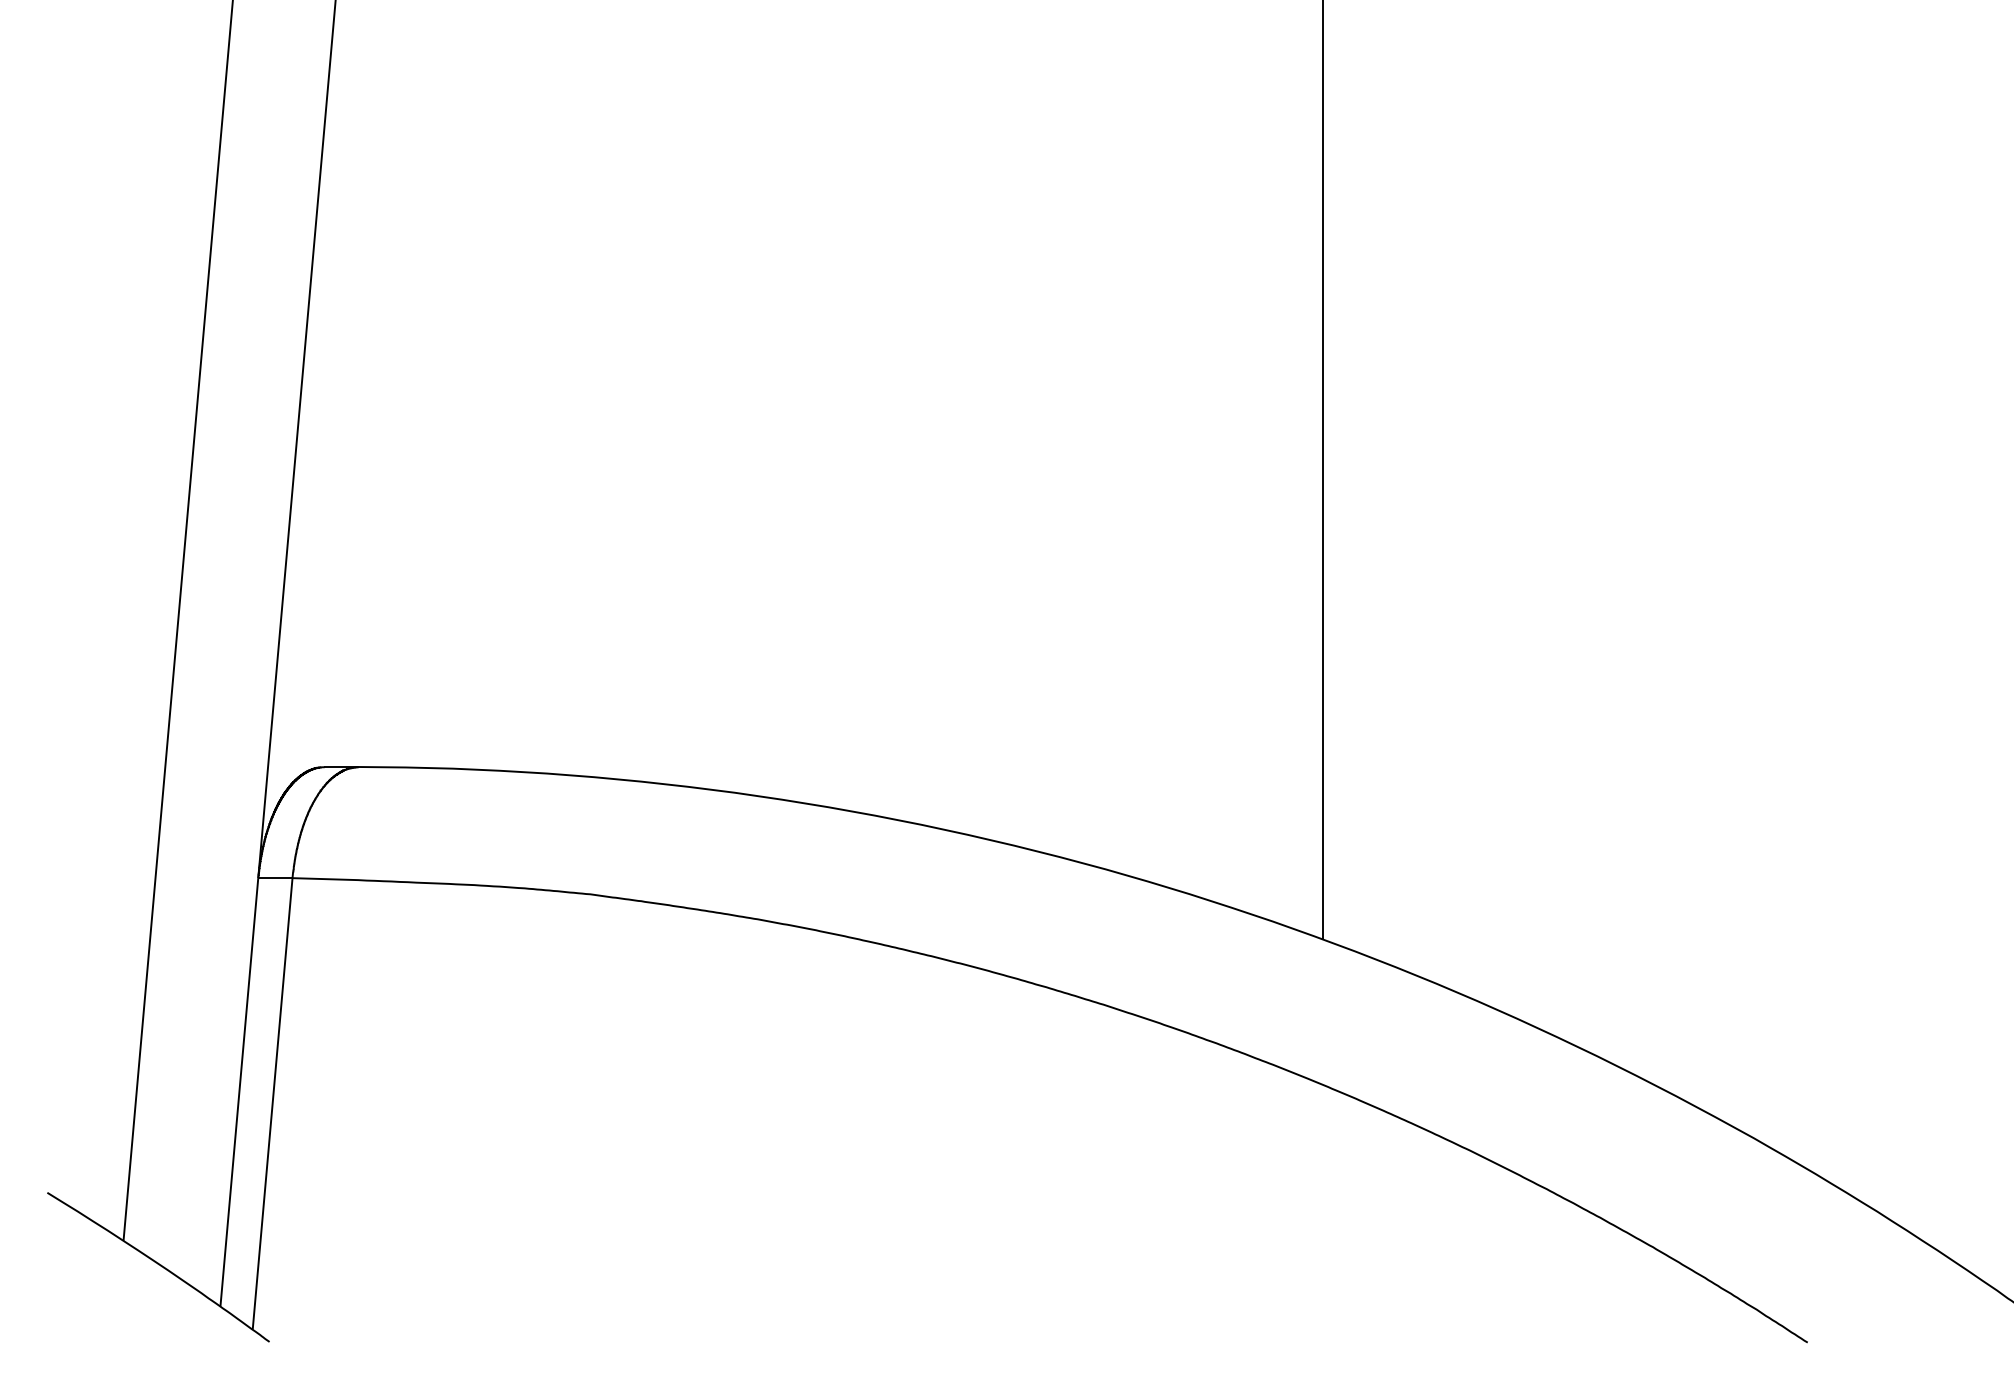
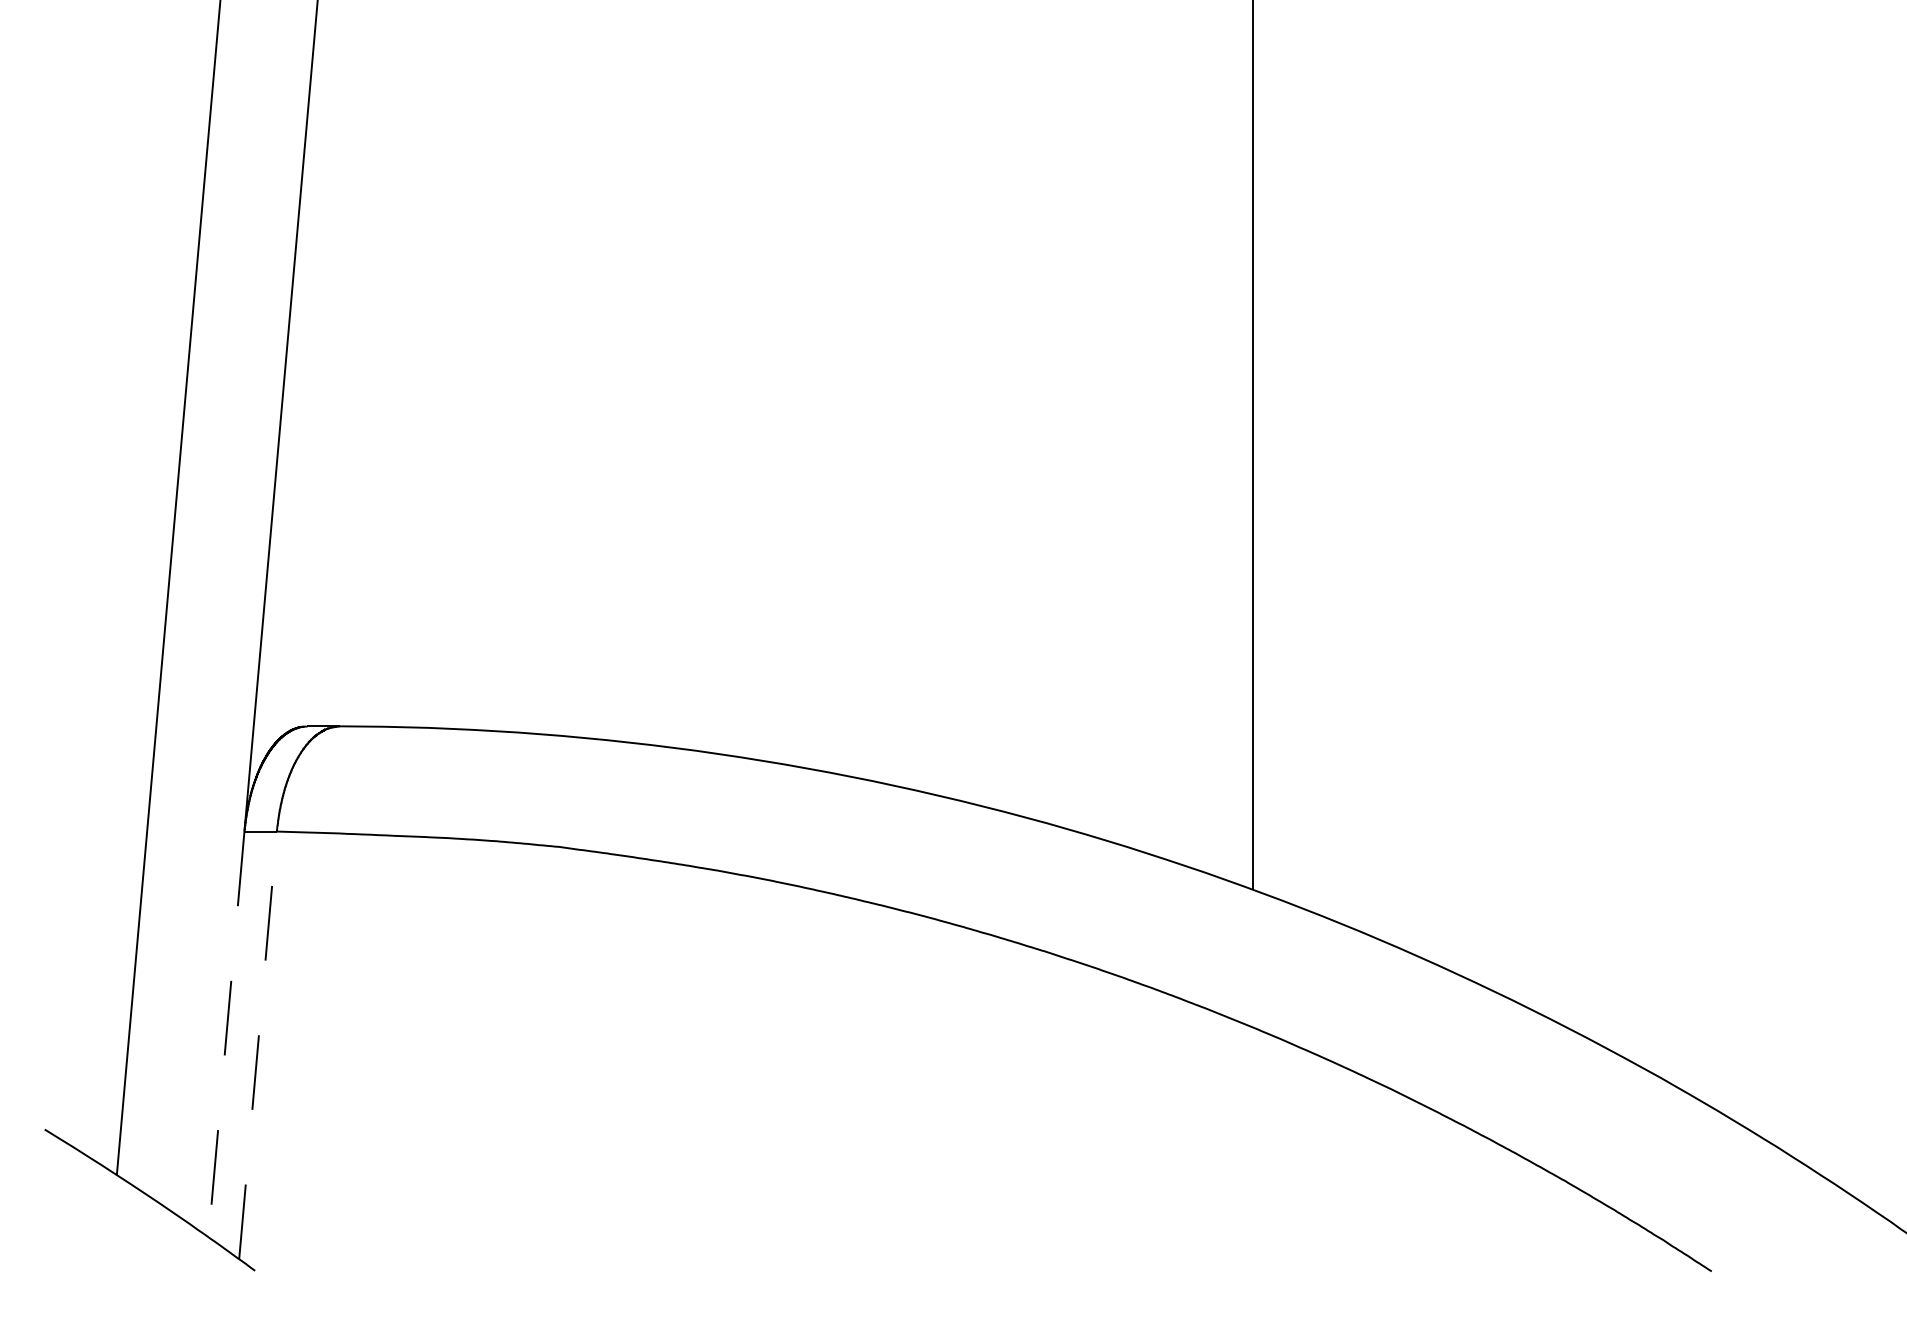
line: (239, 1092) -> (226, 1034), solid -> dashed
line: (272, 1103) -> (257, 1044), solid -> dashed

